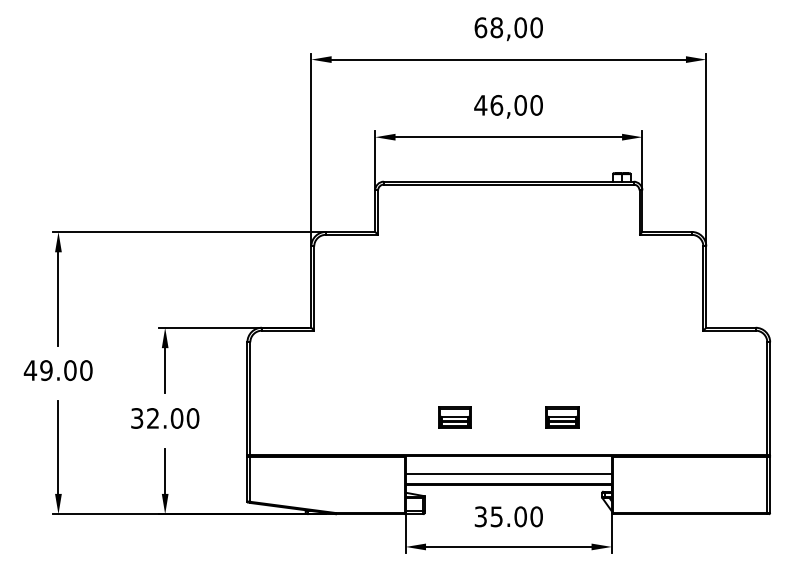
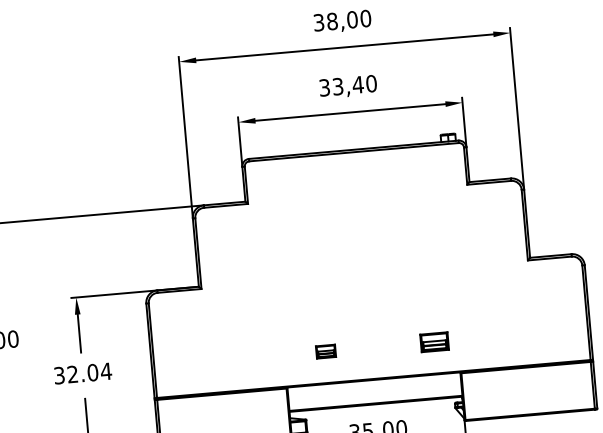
text: (480, 27) -> (318, 22), 68,00 -> 38,00
text: (500, 105) -> (341, 86), 46,00 -> 33,40
part: (454, 417) -> (325, 351), size x0.7
part: (562, 417) -> (434, 341), moved
text: (192, 418) -> (105, 371), 32.00 -> 32.04
line: (508, 473) -> (374, 394), removed

